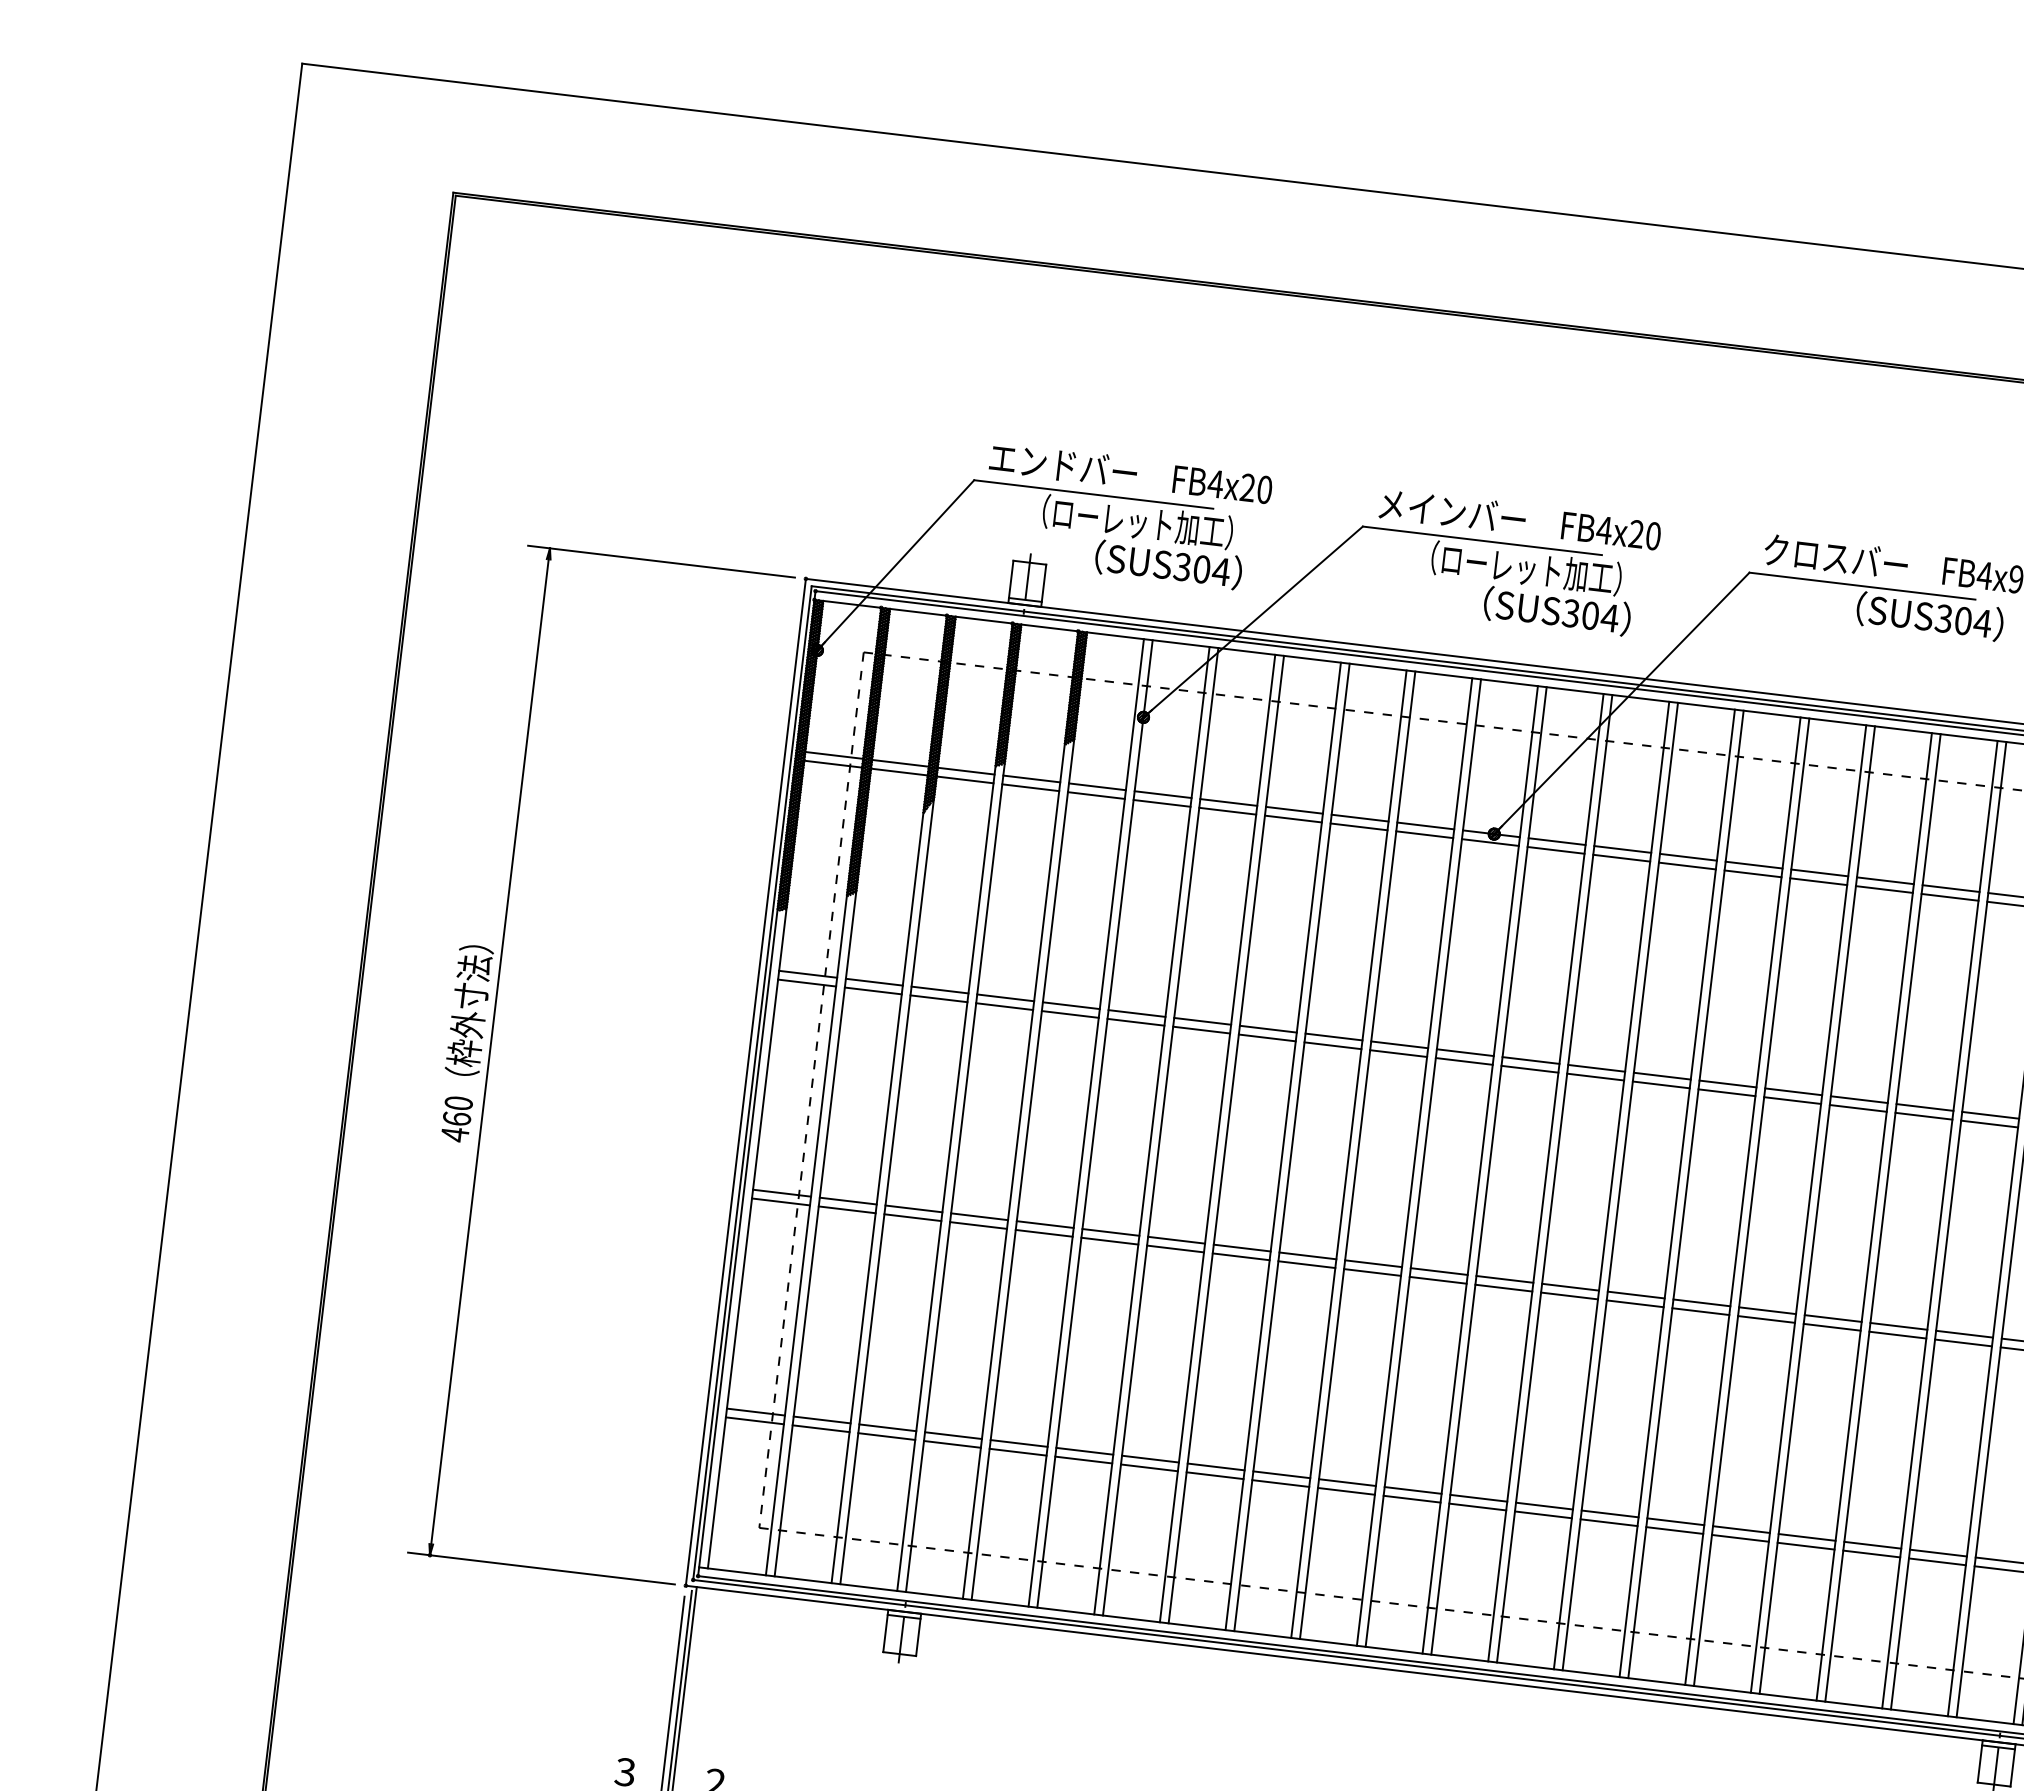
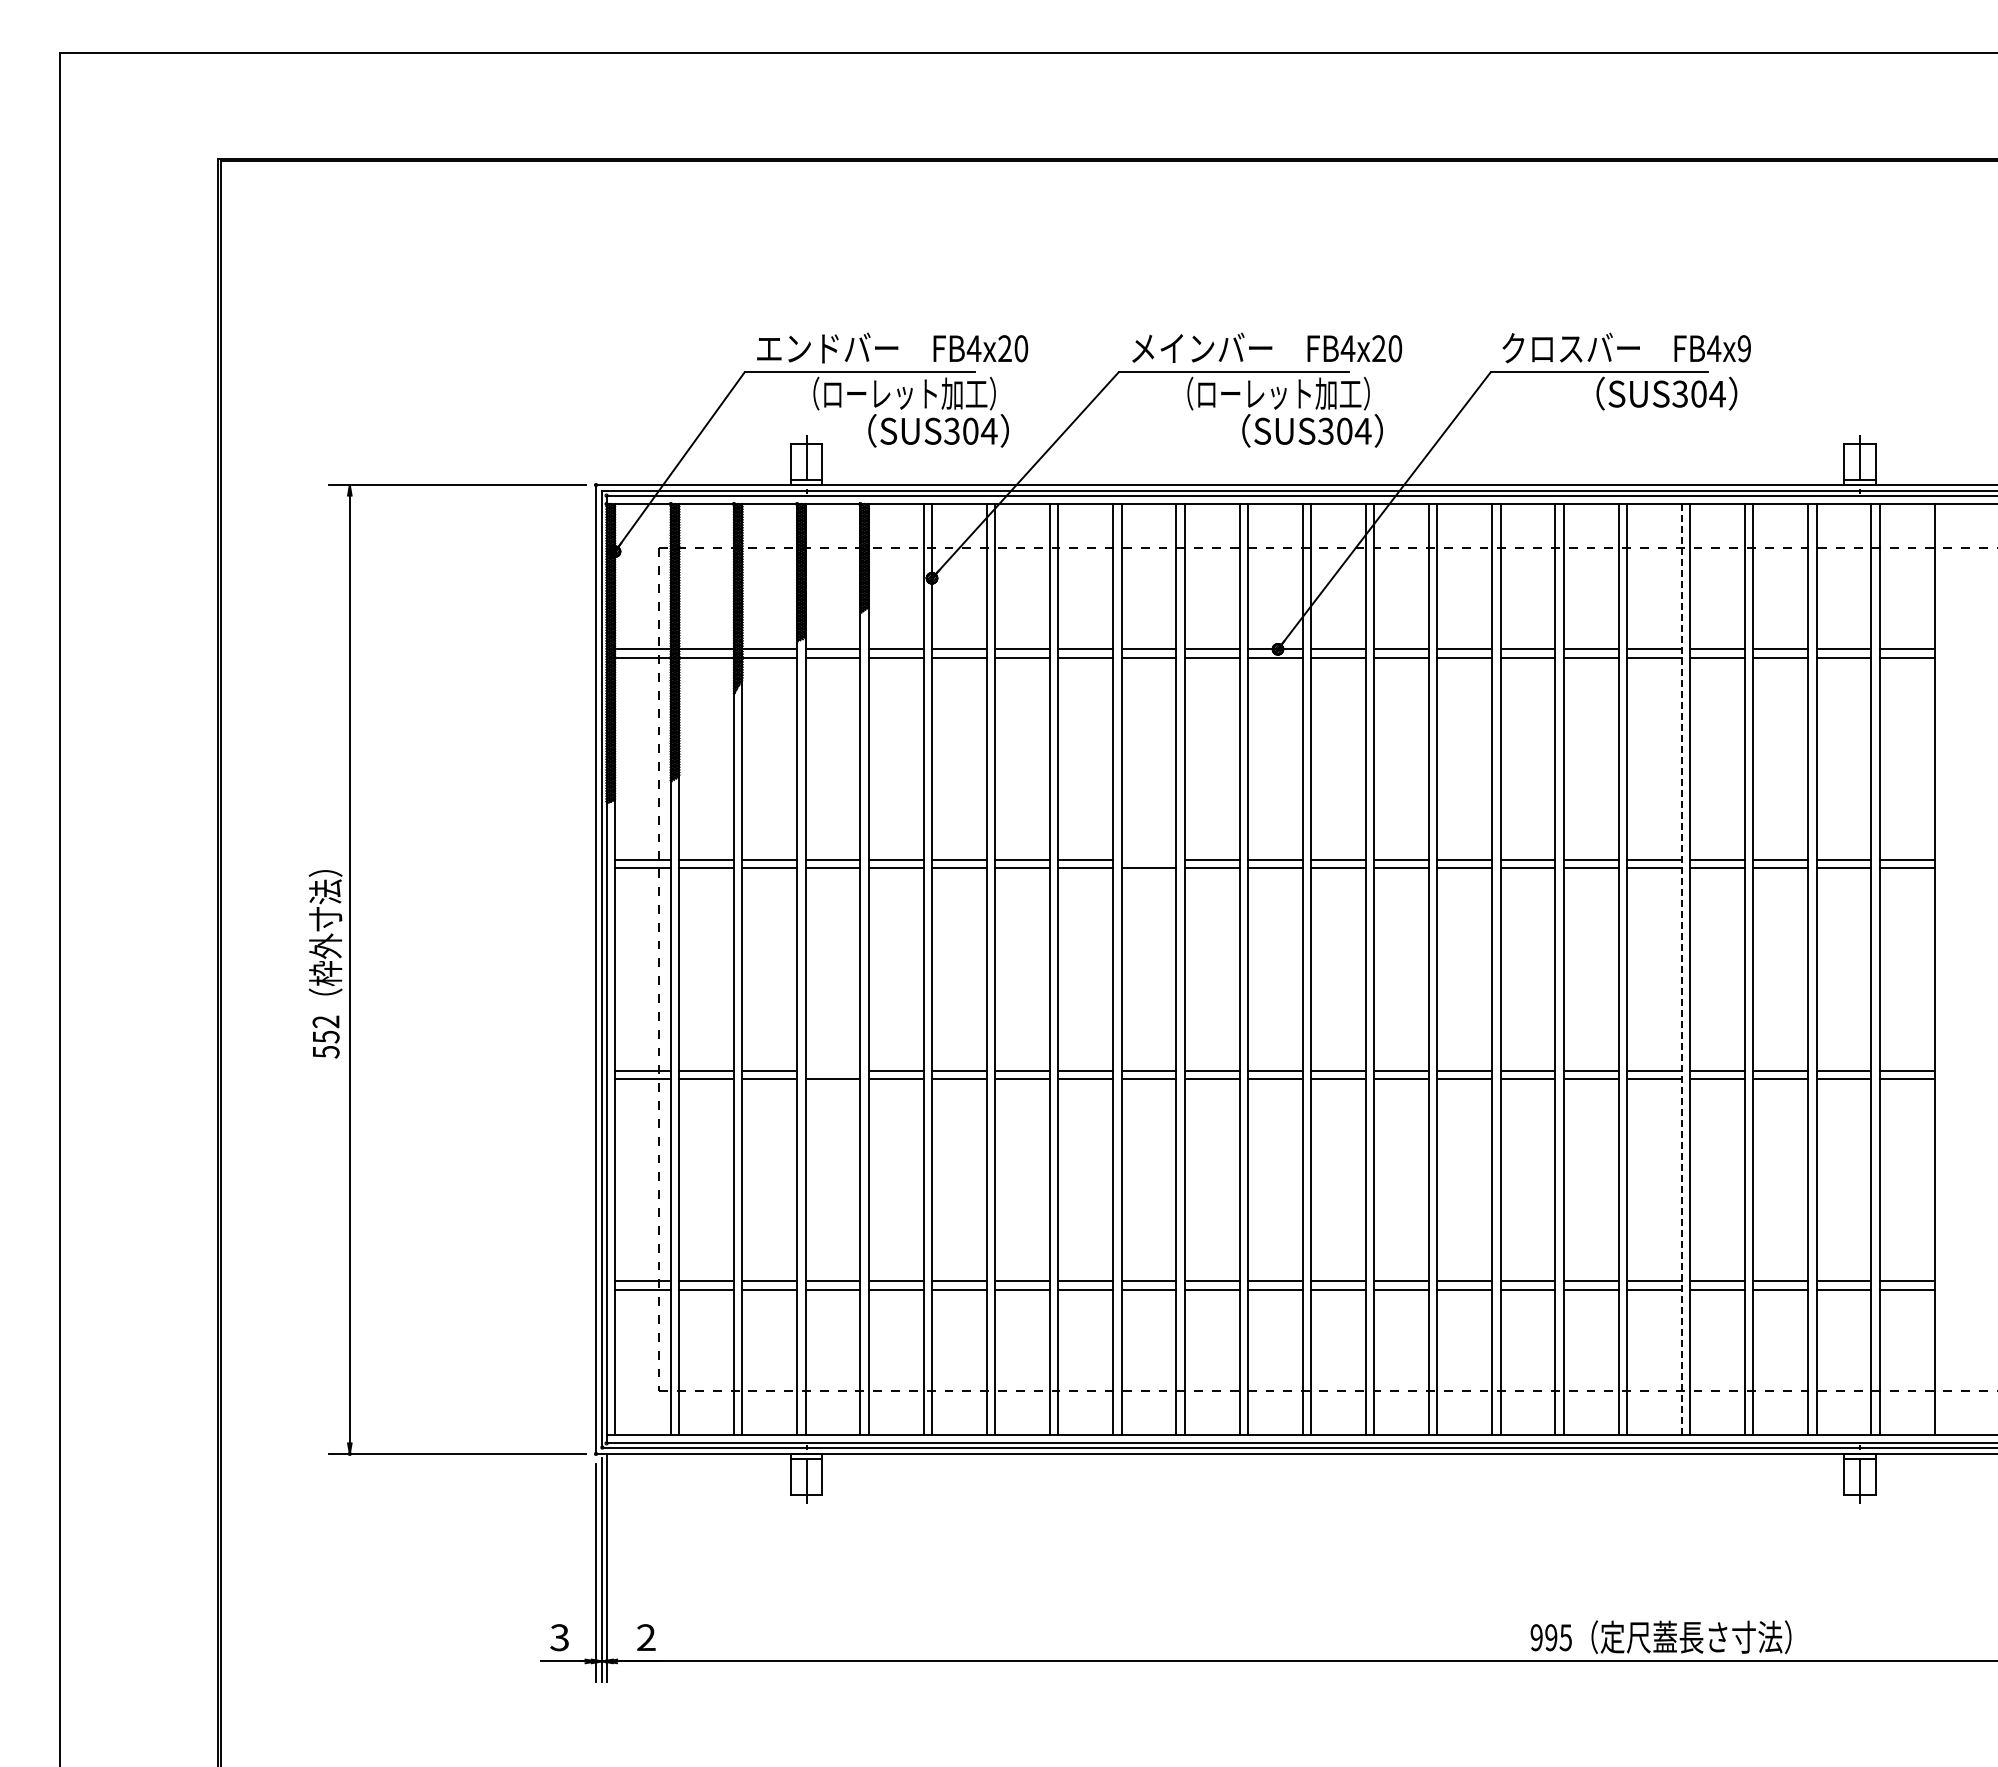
line: (1333, 1036) -> (1148, 859), removed
text: (456, 1118) -> (325, 1036), 460 -> 552
line: (979, 1216) -> (832, 1070), removed
line: (1873, 1216) -> (1681, 969), solid -> dashed

